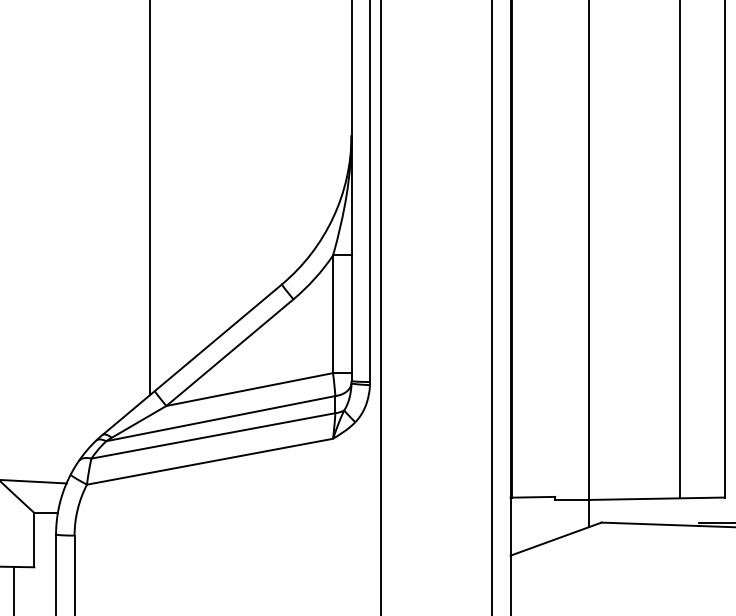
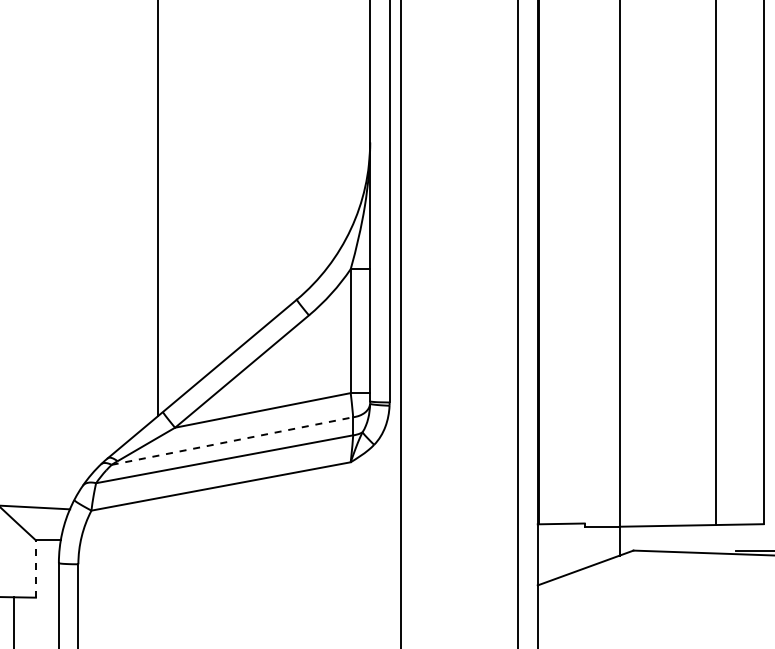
line: (220, 418) -> (232, 440), solid -> dashed
line: (33, 540) -> (35, 569), solid -> dashed

